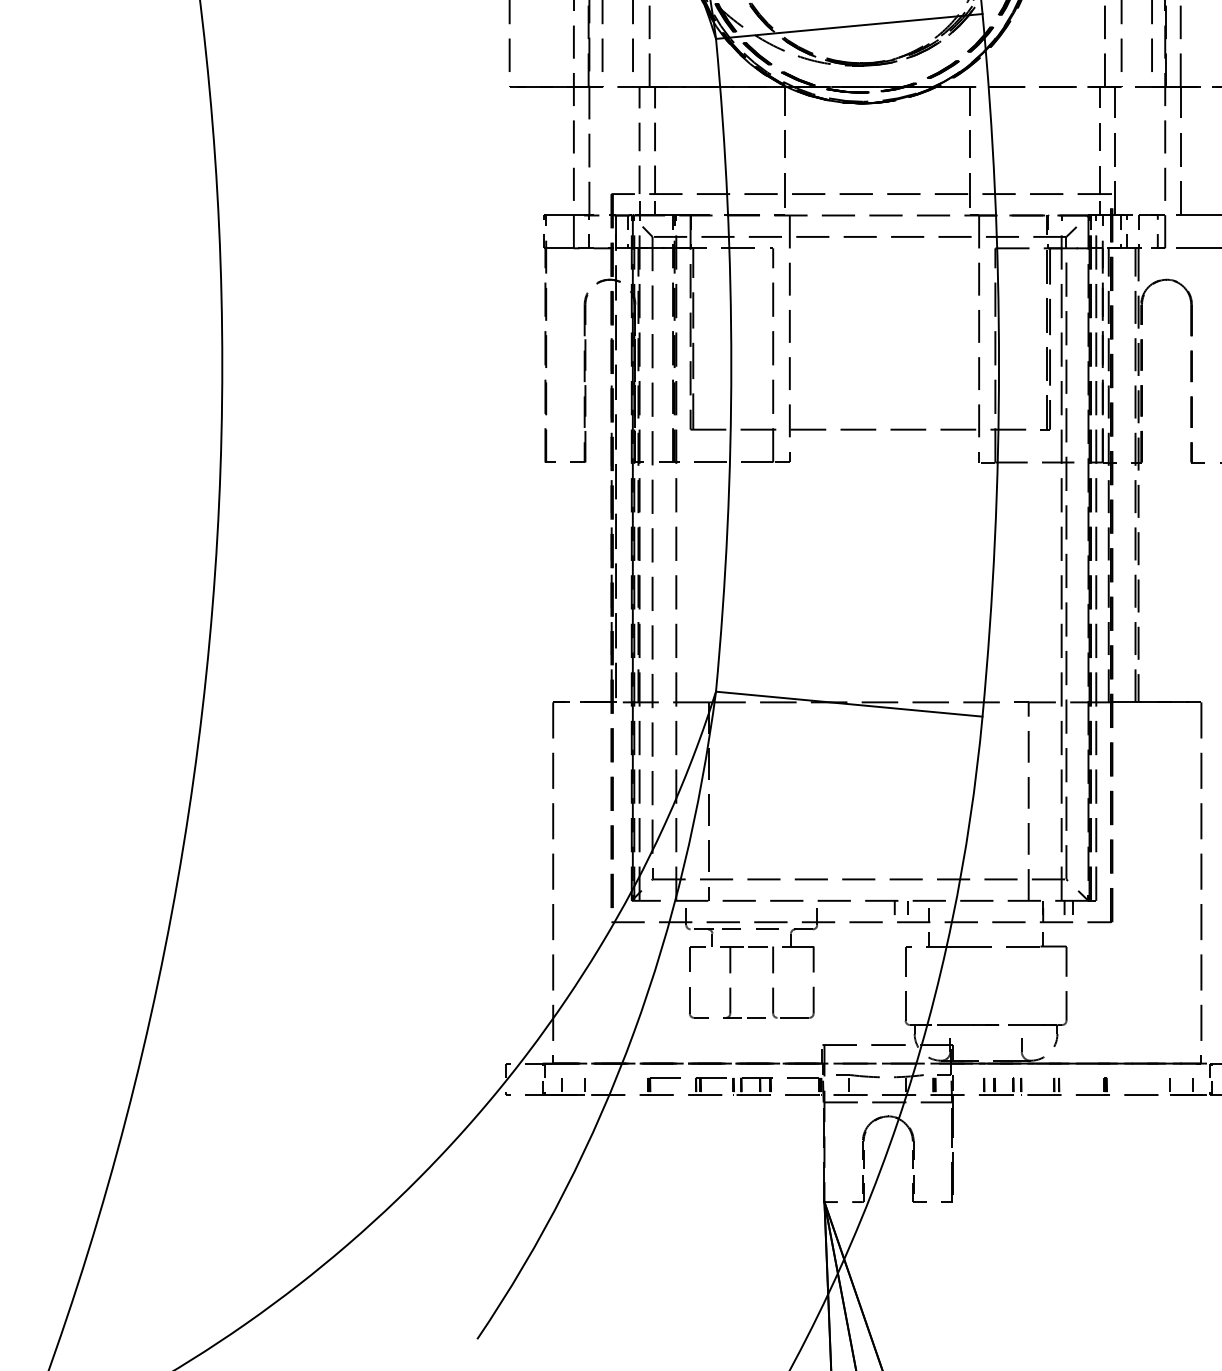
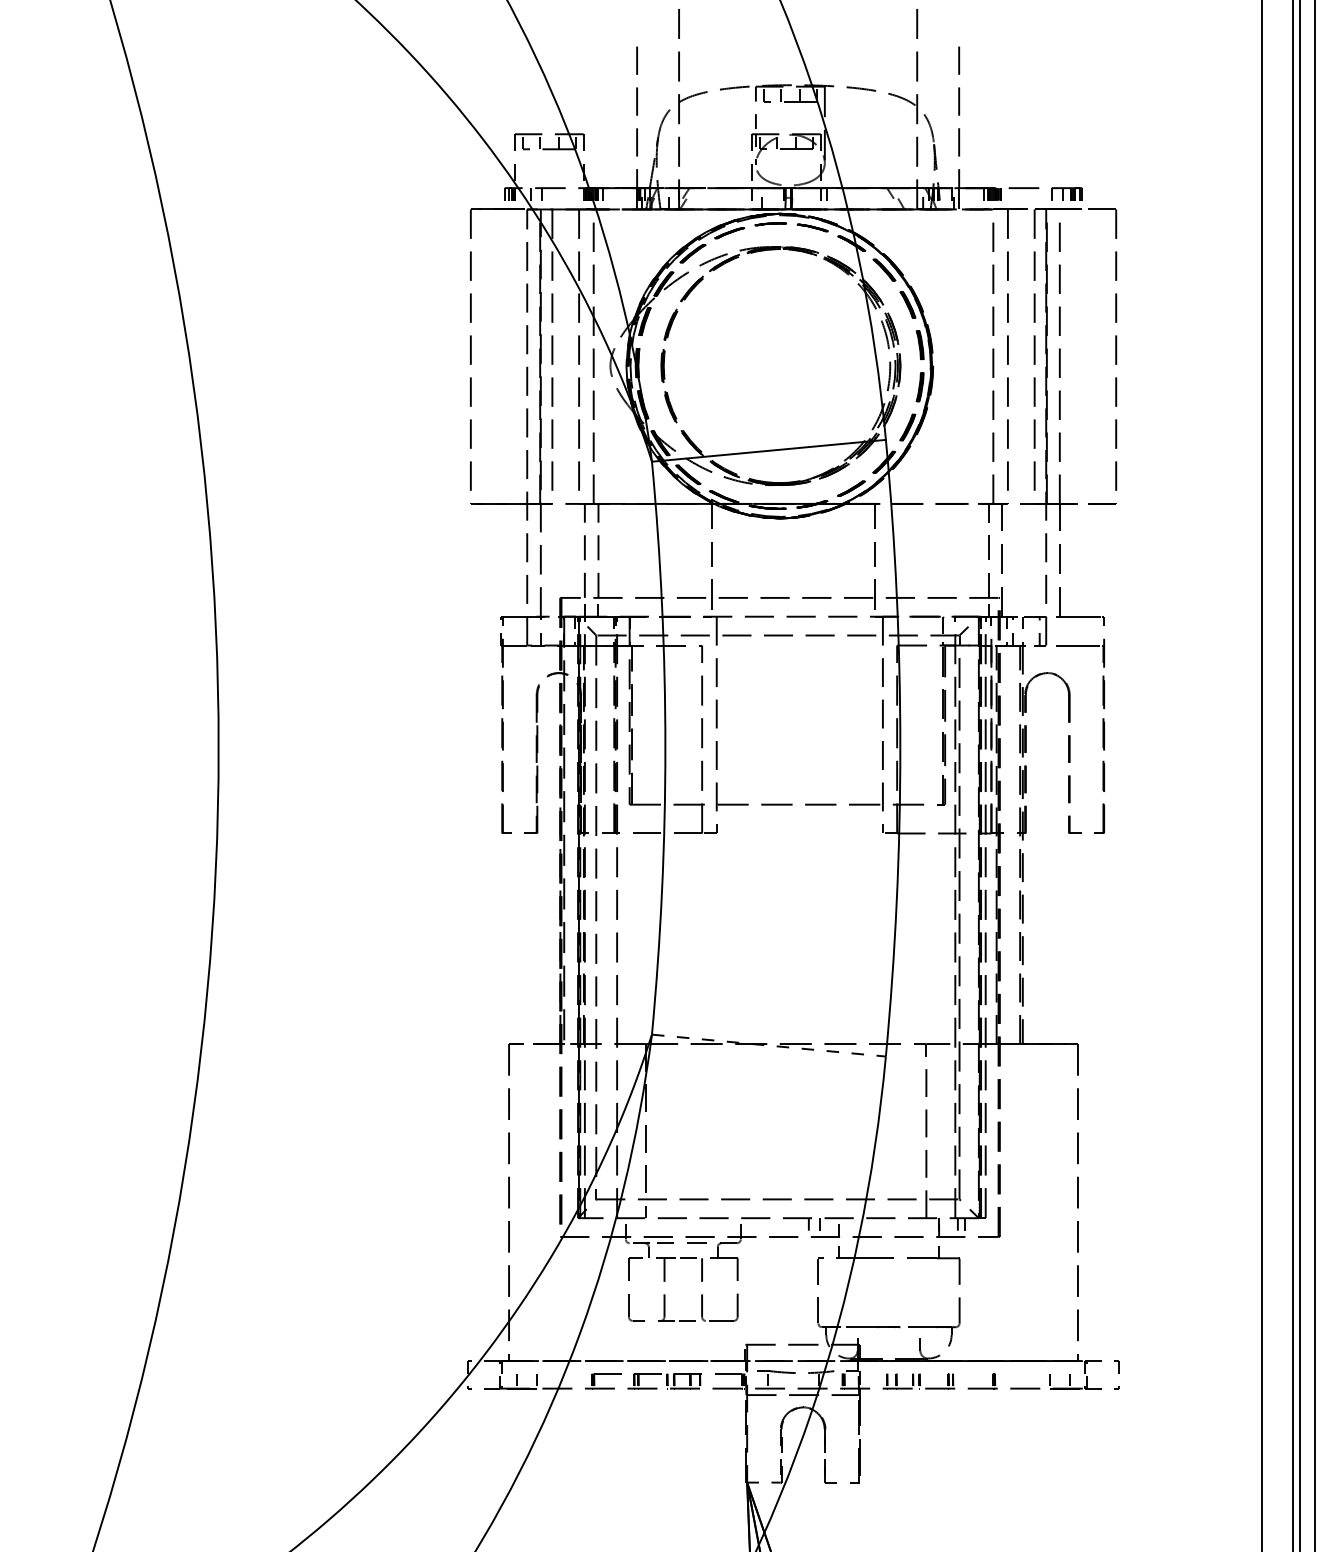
line: (849, 704) -> (769, 1045), solid -> dashed

